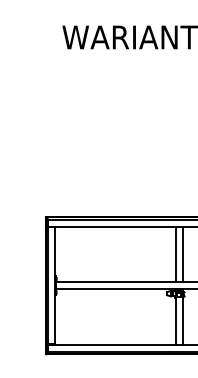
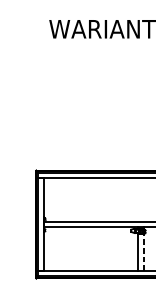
line: (175, 254) -> (138, 200), removed
line: (182, 254) -> (143, 200), removed
line: (182, 321) -> (143, 252), solid -> dashed

